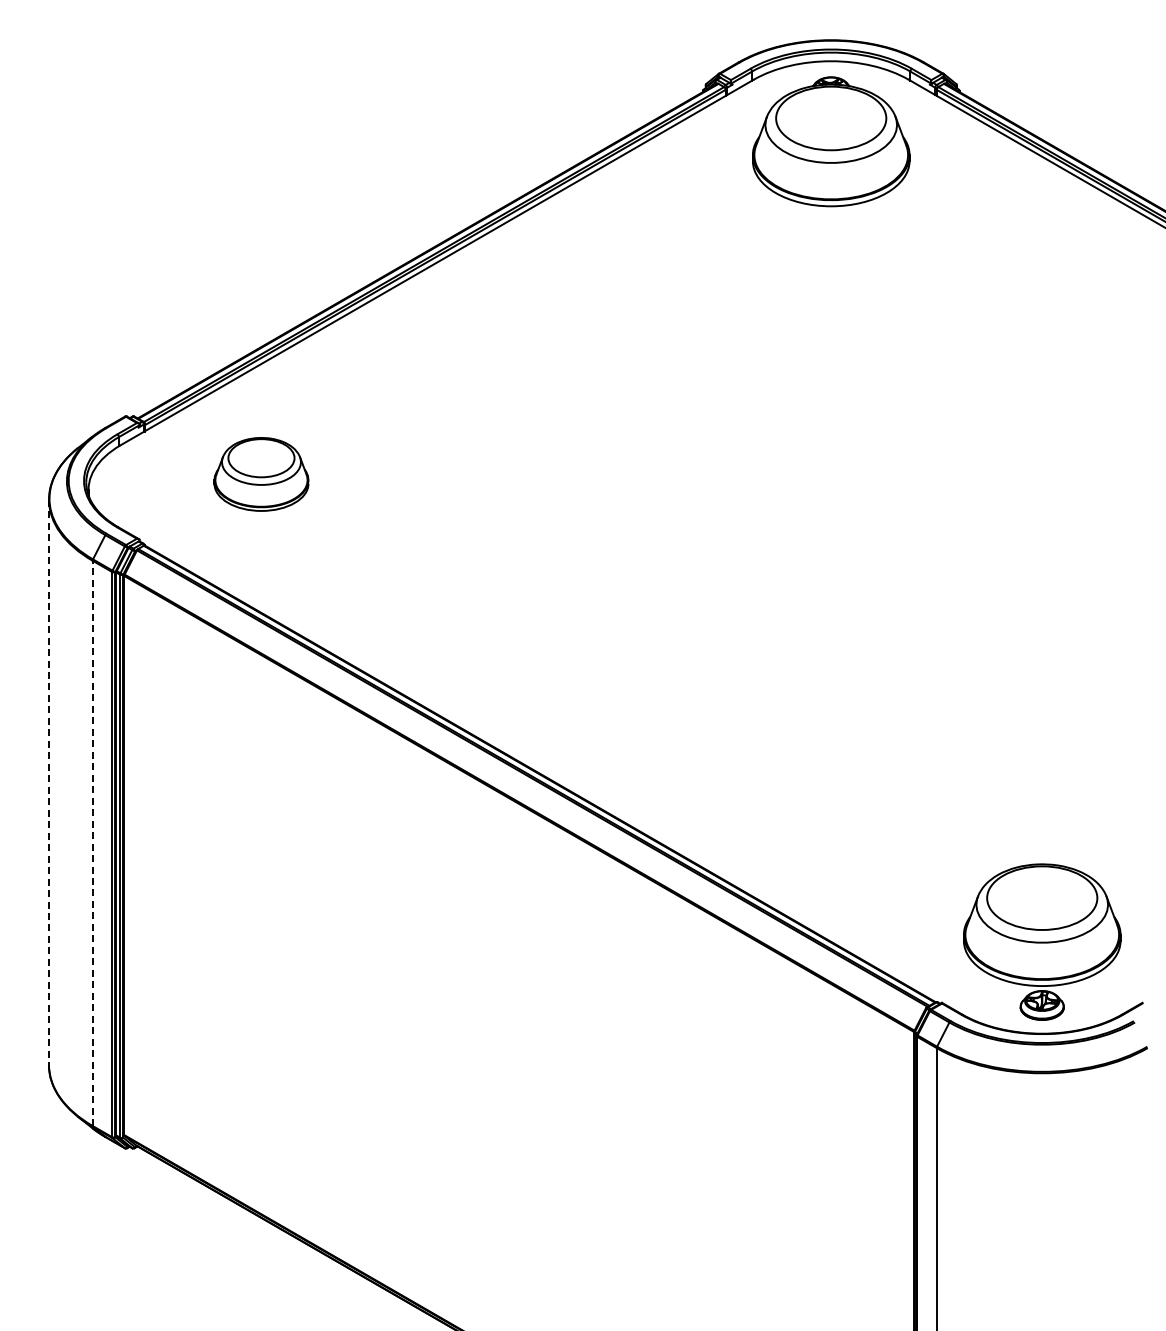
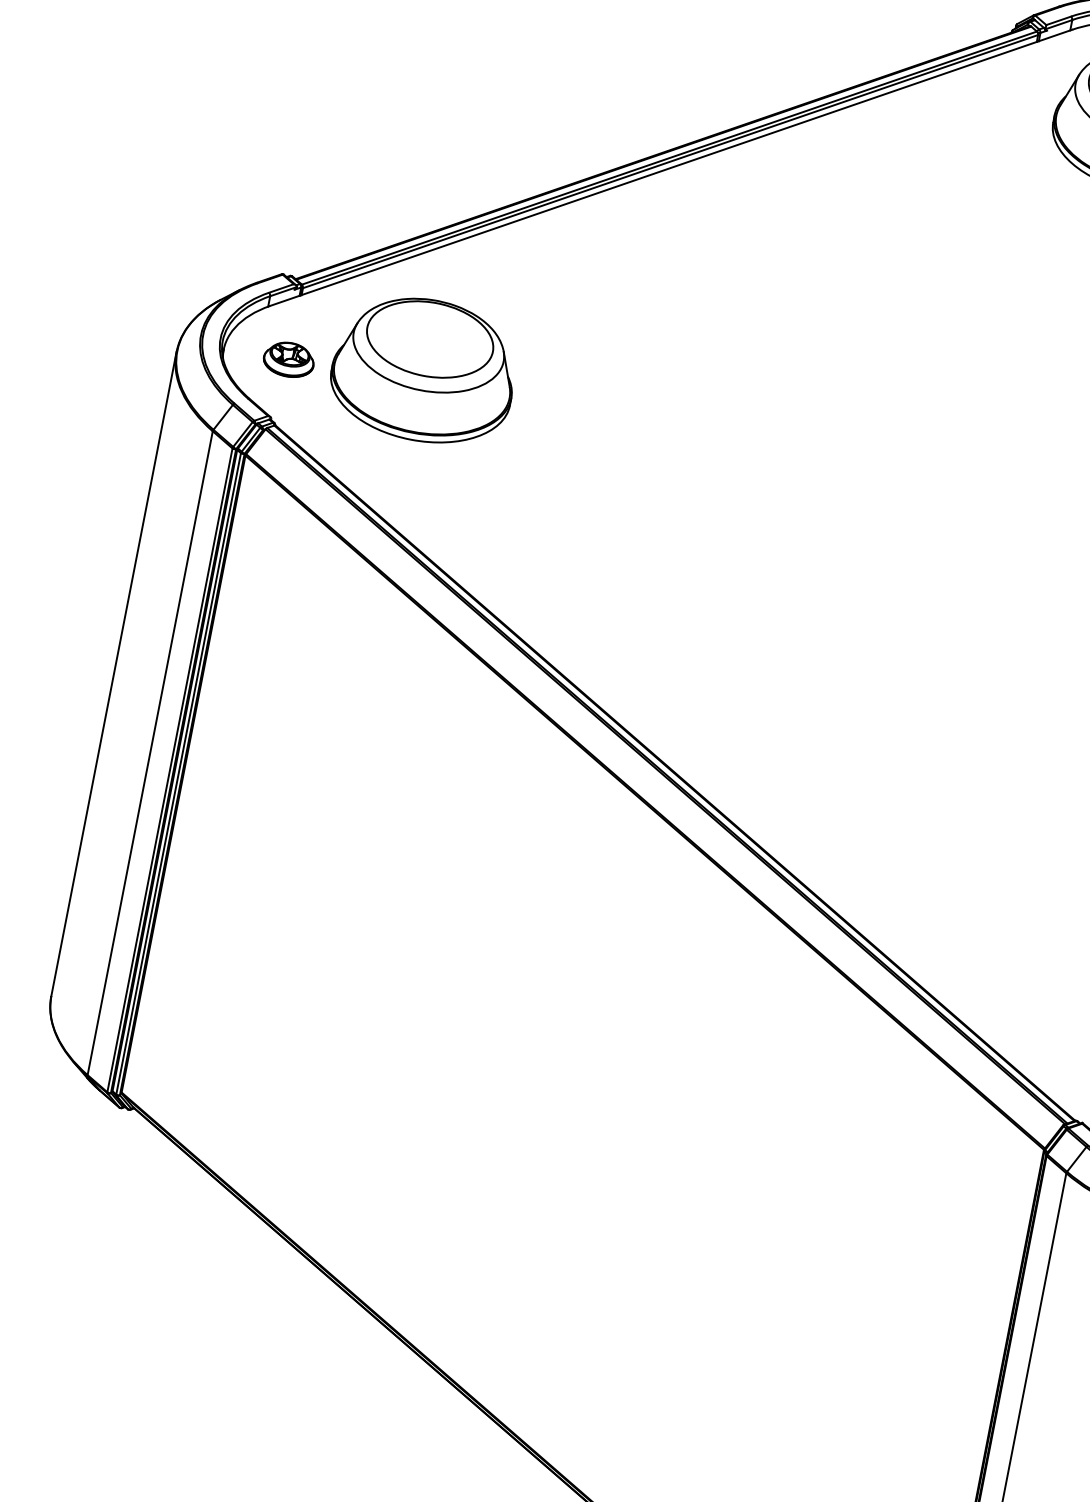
part: (261, 474) -> (424, 370), size x1.67
part: (144, 487) -> (288, 359), added
line: (48, 782) -> (113, 674), dashed -> solid
line: (92, 843) -> (149, 753), dashed -> solid

